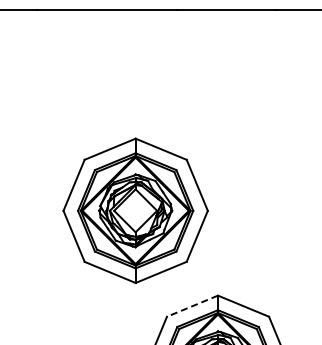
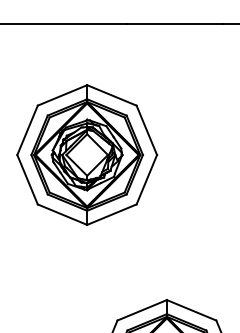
part: (135, 210) -> (87, 154), moved
line: (192, 306) -> (142, 310), dashed -> solid

